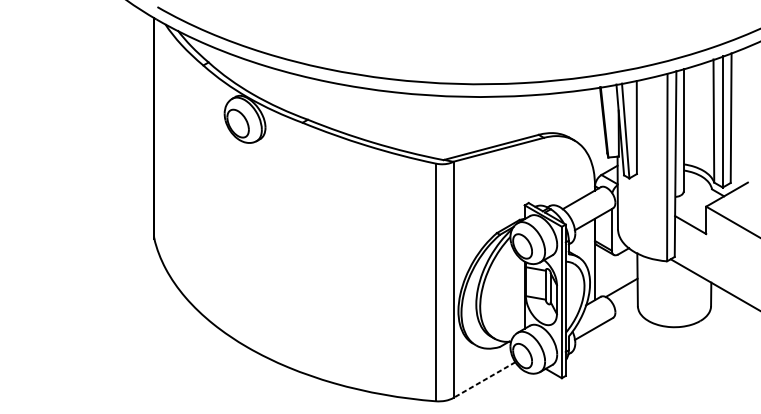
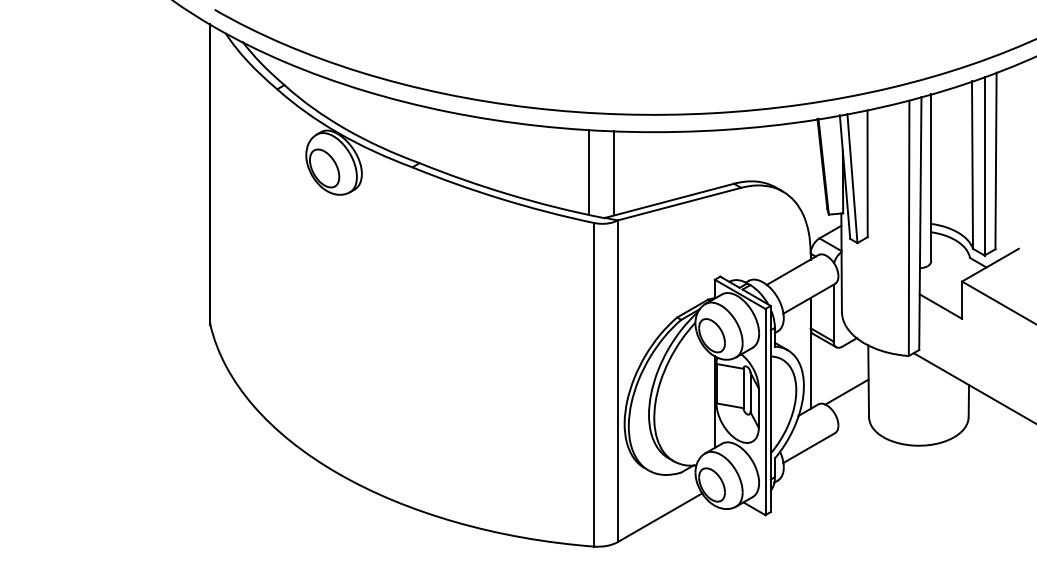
line: (432, 125) -> (589, 171), added
line: (450, 126) -> (614, 172), added
line: (484, 379) -> (660, 517), dashed -> solid

